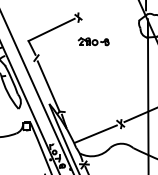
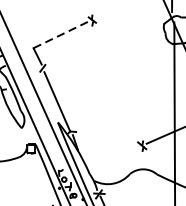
line: (51, 29) -> (60, 34), solid -> dashed
part: (93, 41) -> (110, 48), removed
line: (95, 133) -> (112, 157), removed

